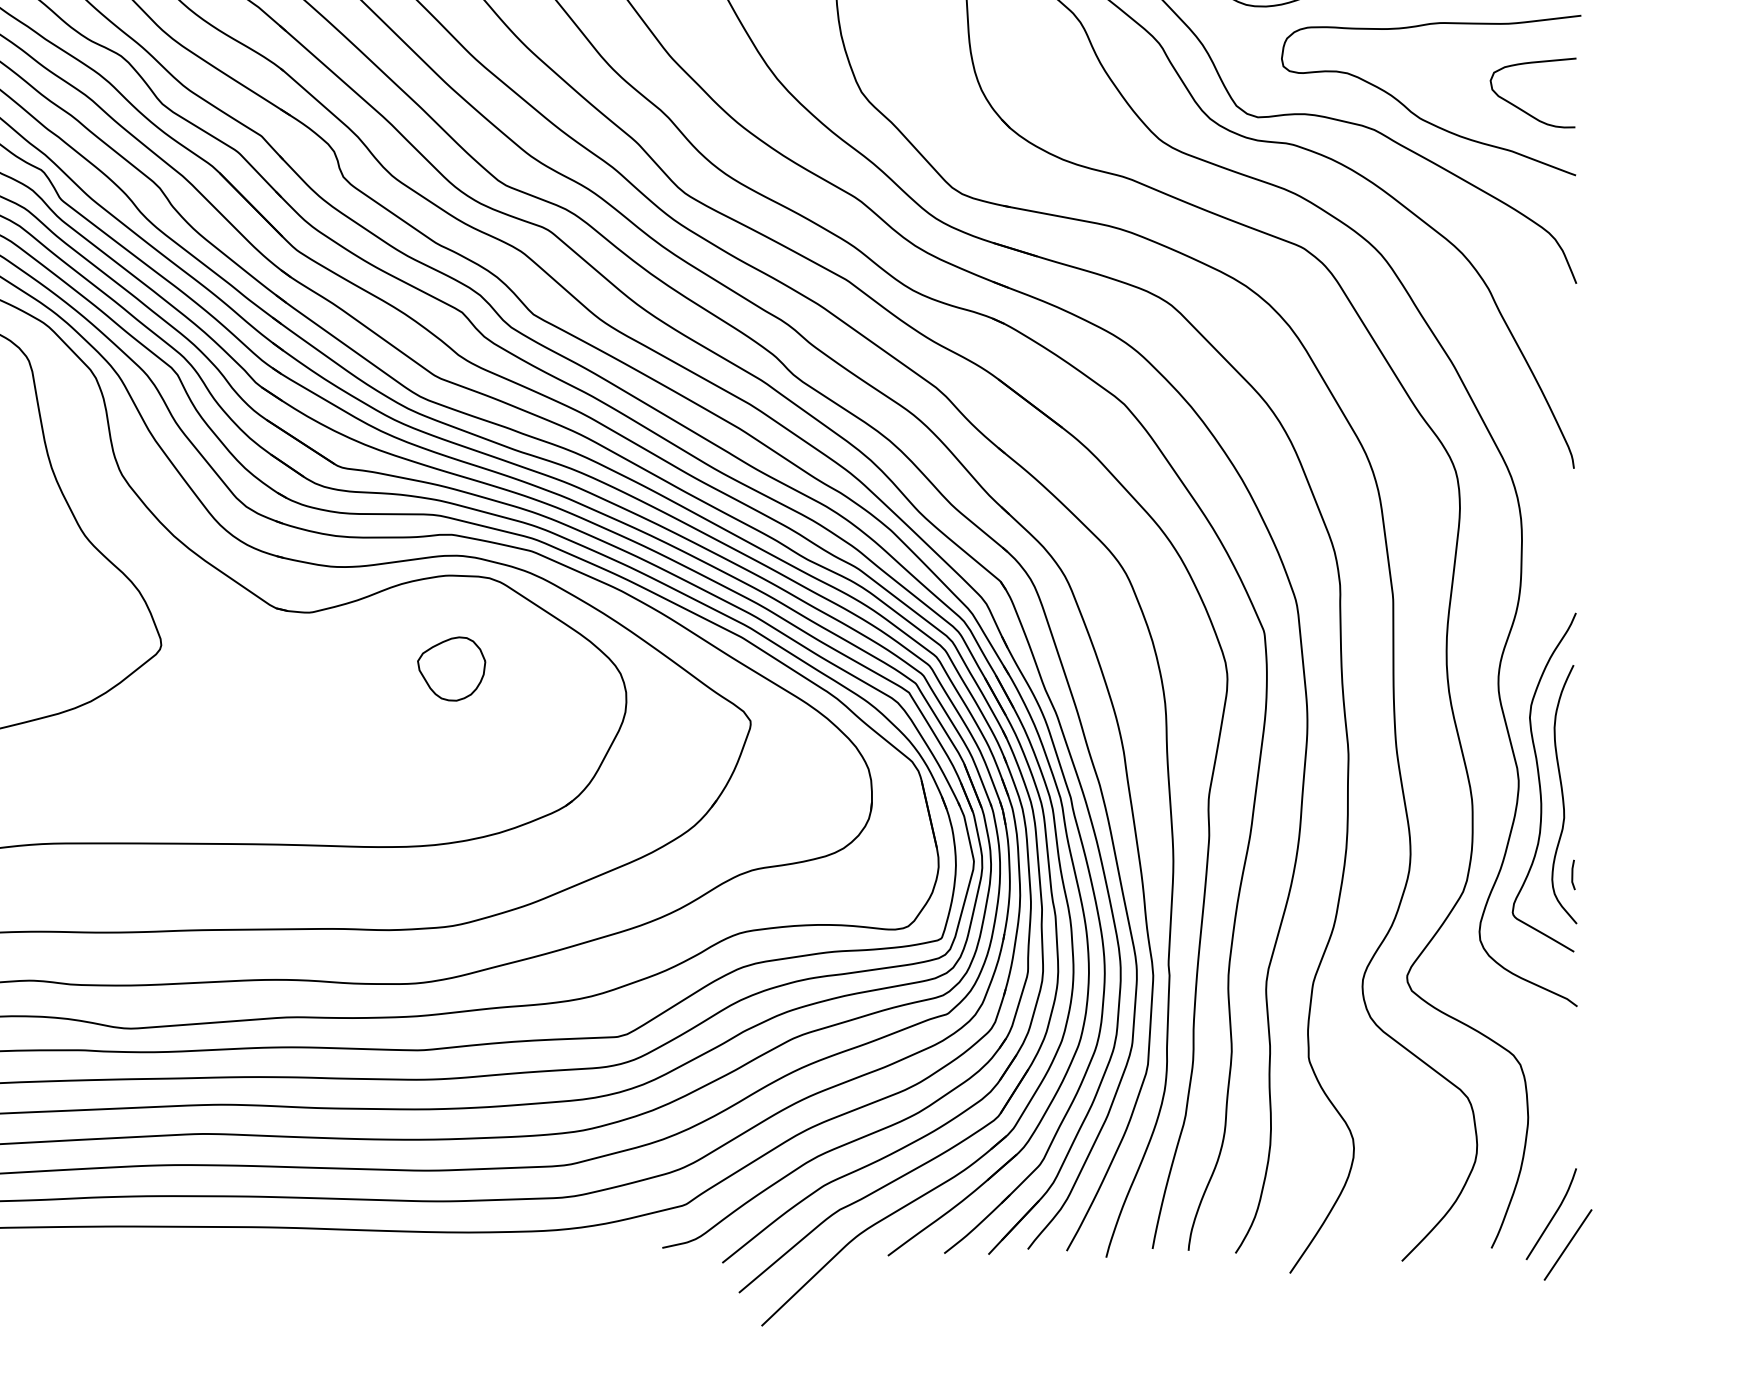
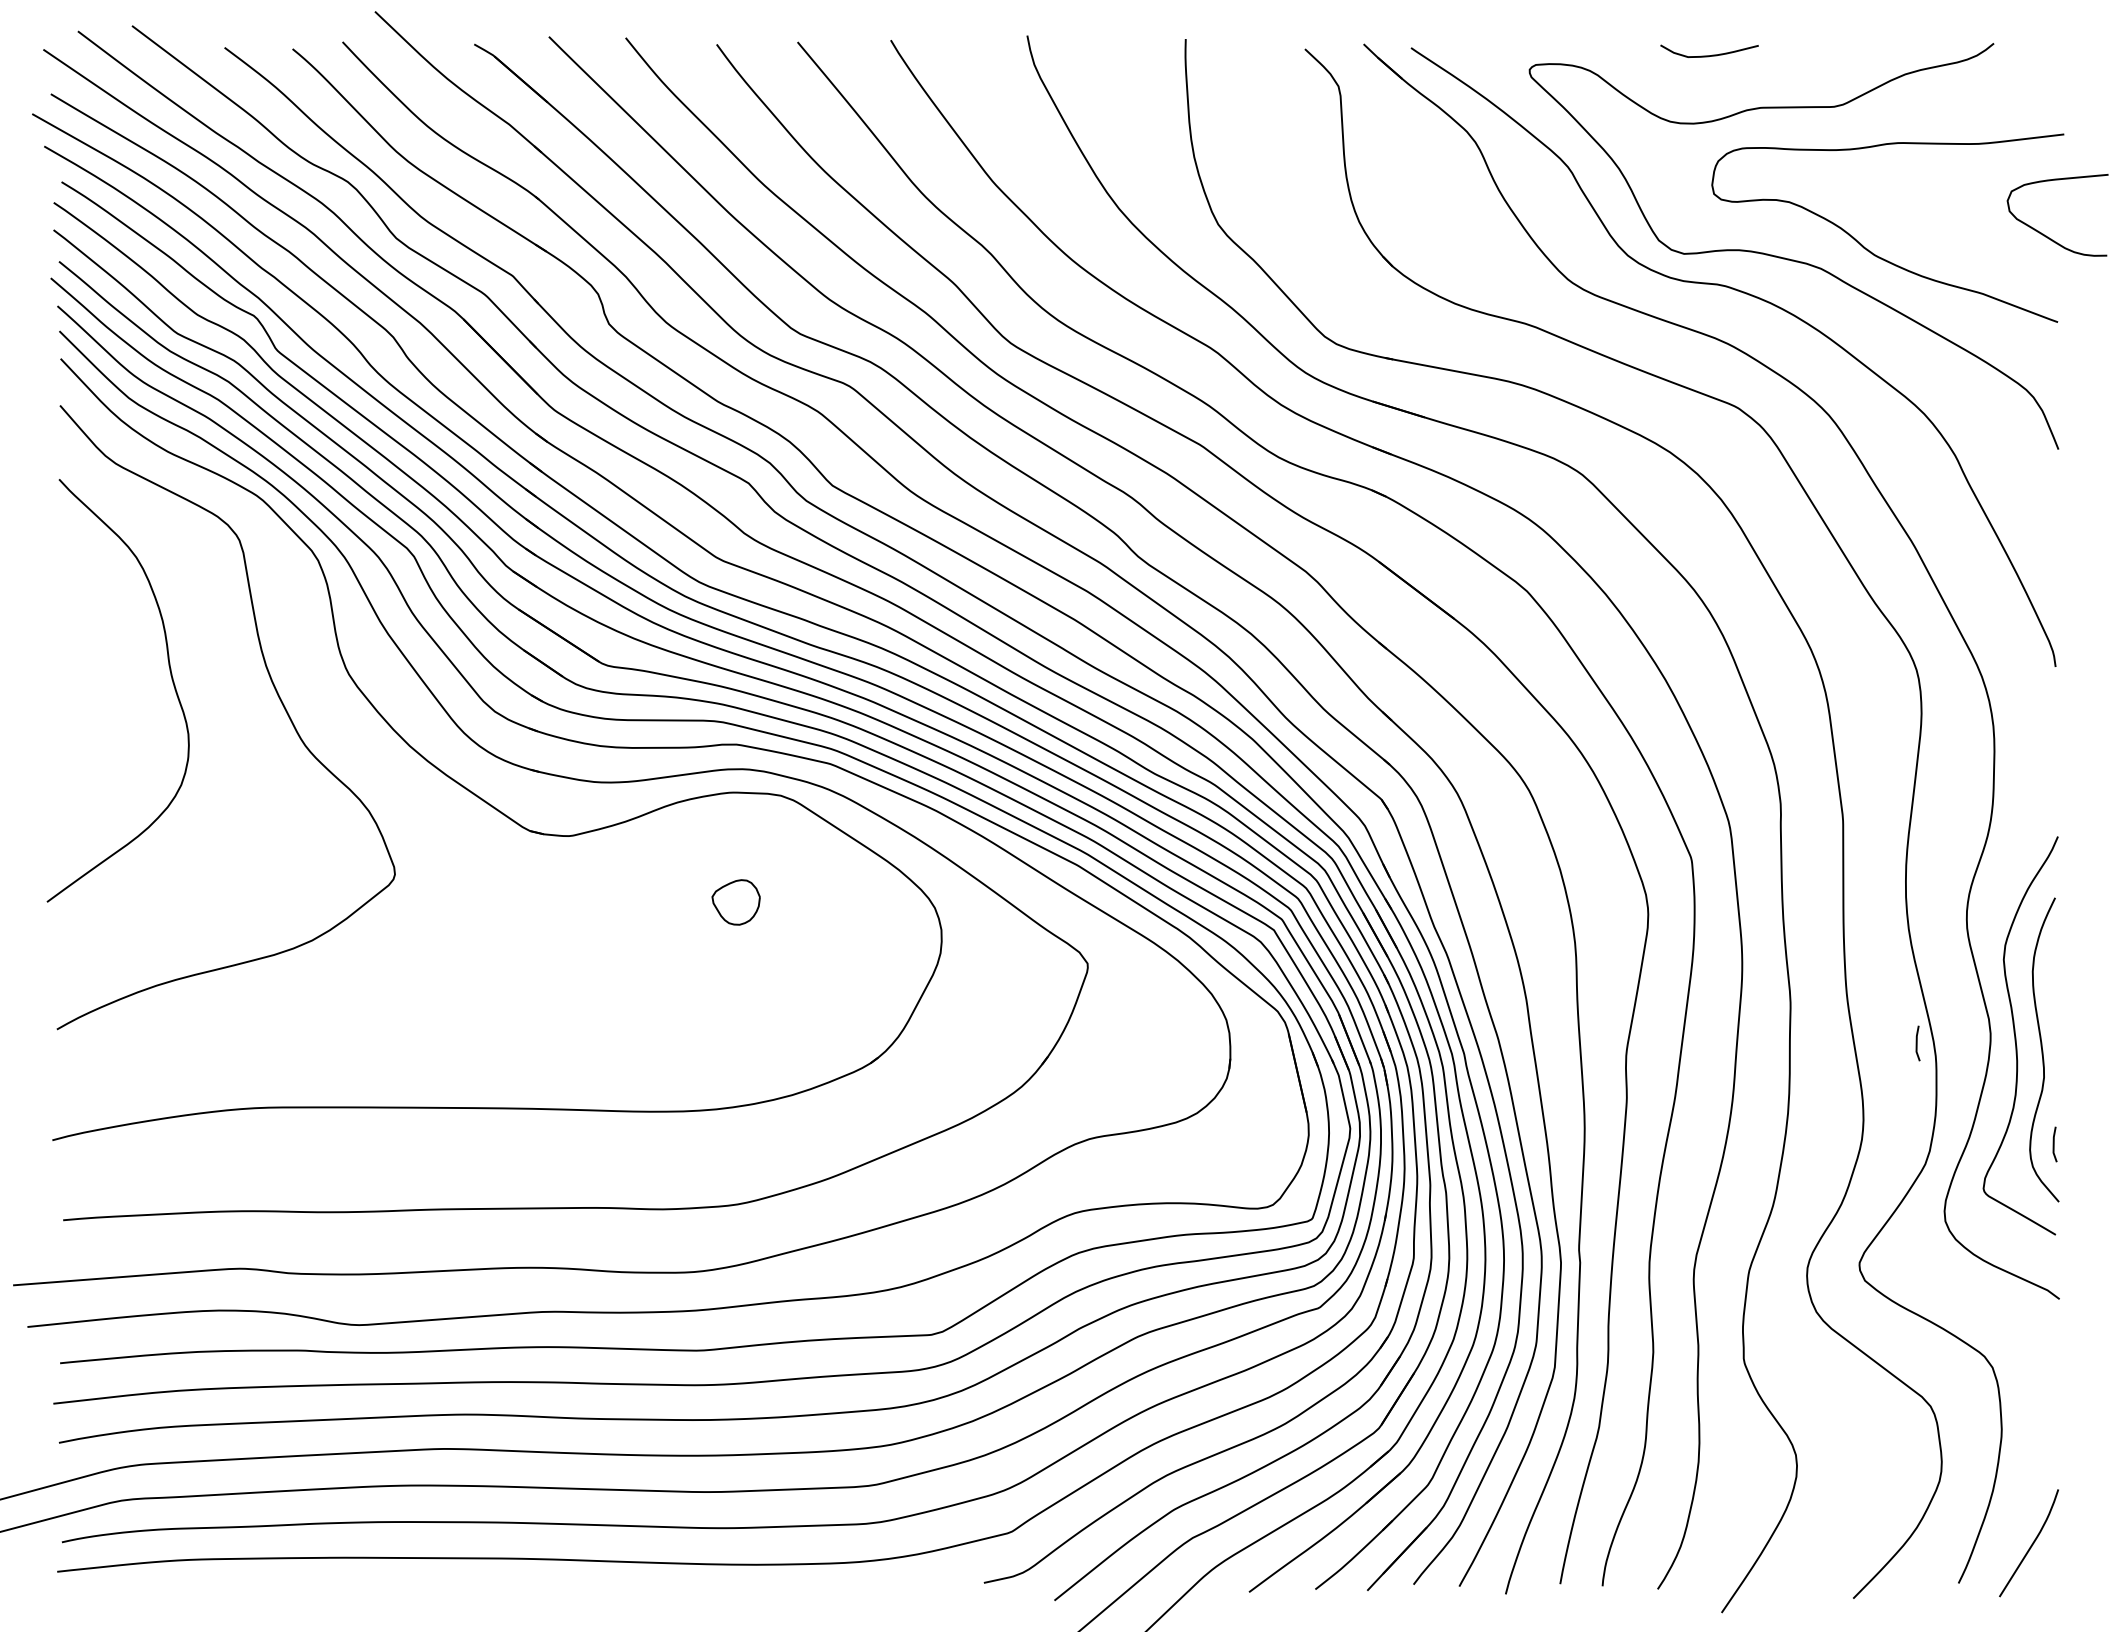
curve: (1521, 108) -> (2043, 233), moved
part: (450, 669) -> (735, 902), size x0.6
line: (1456, 789) -> (1917, 1043), added
line: (1567, 1245) -> (2048, 1579), removed

